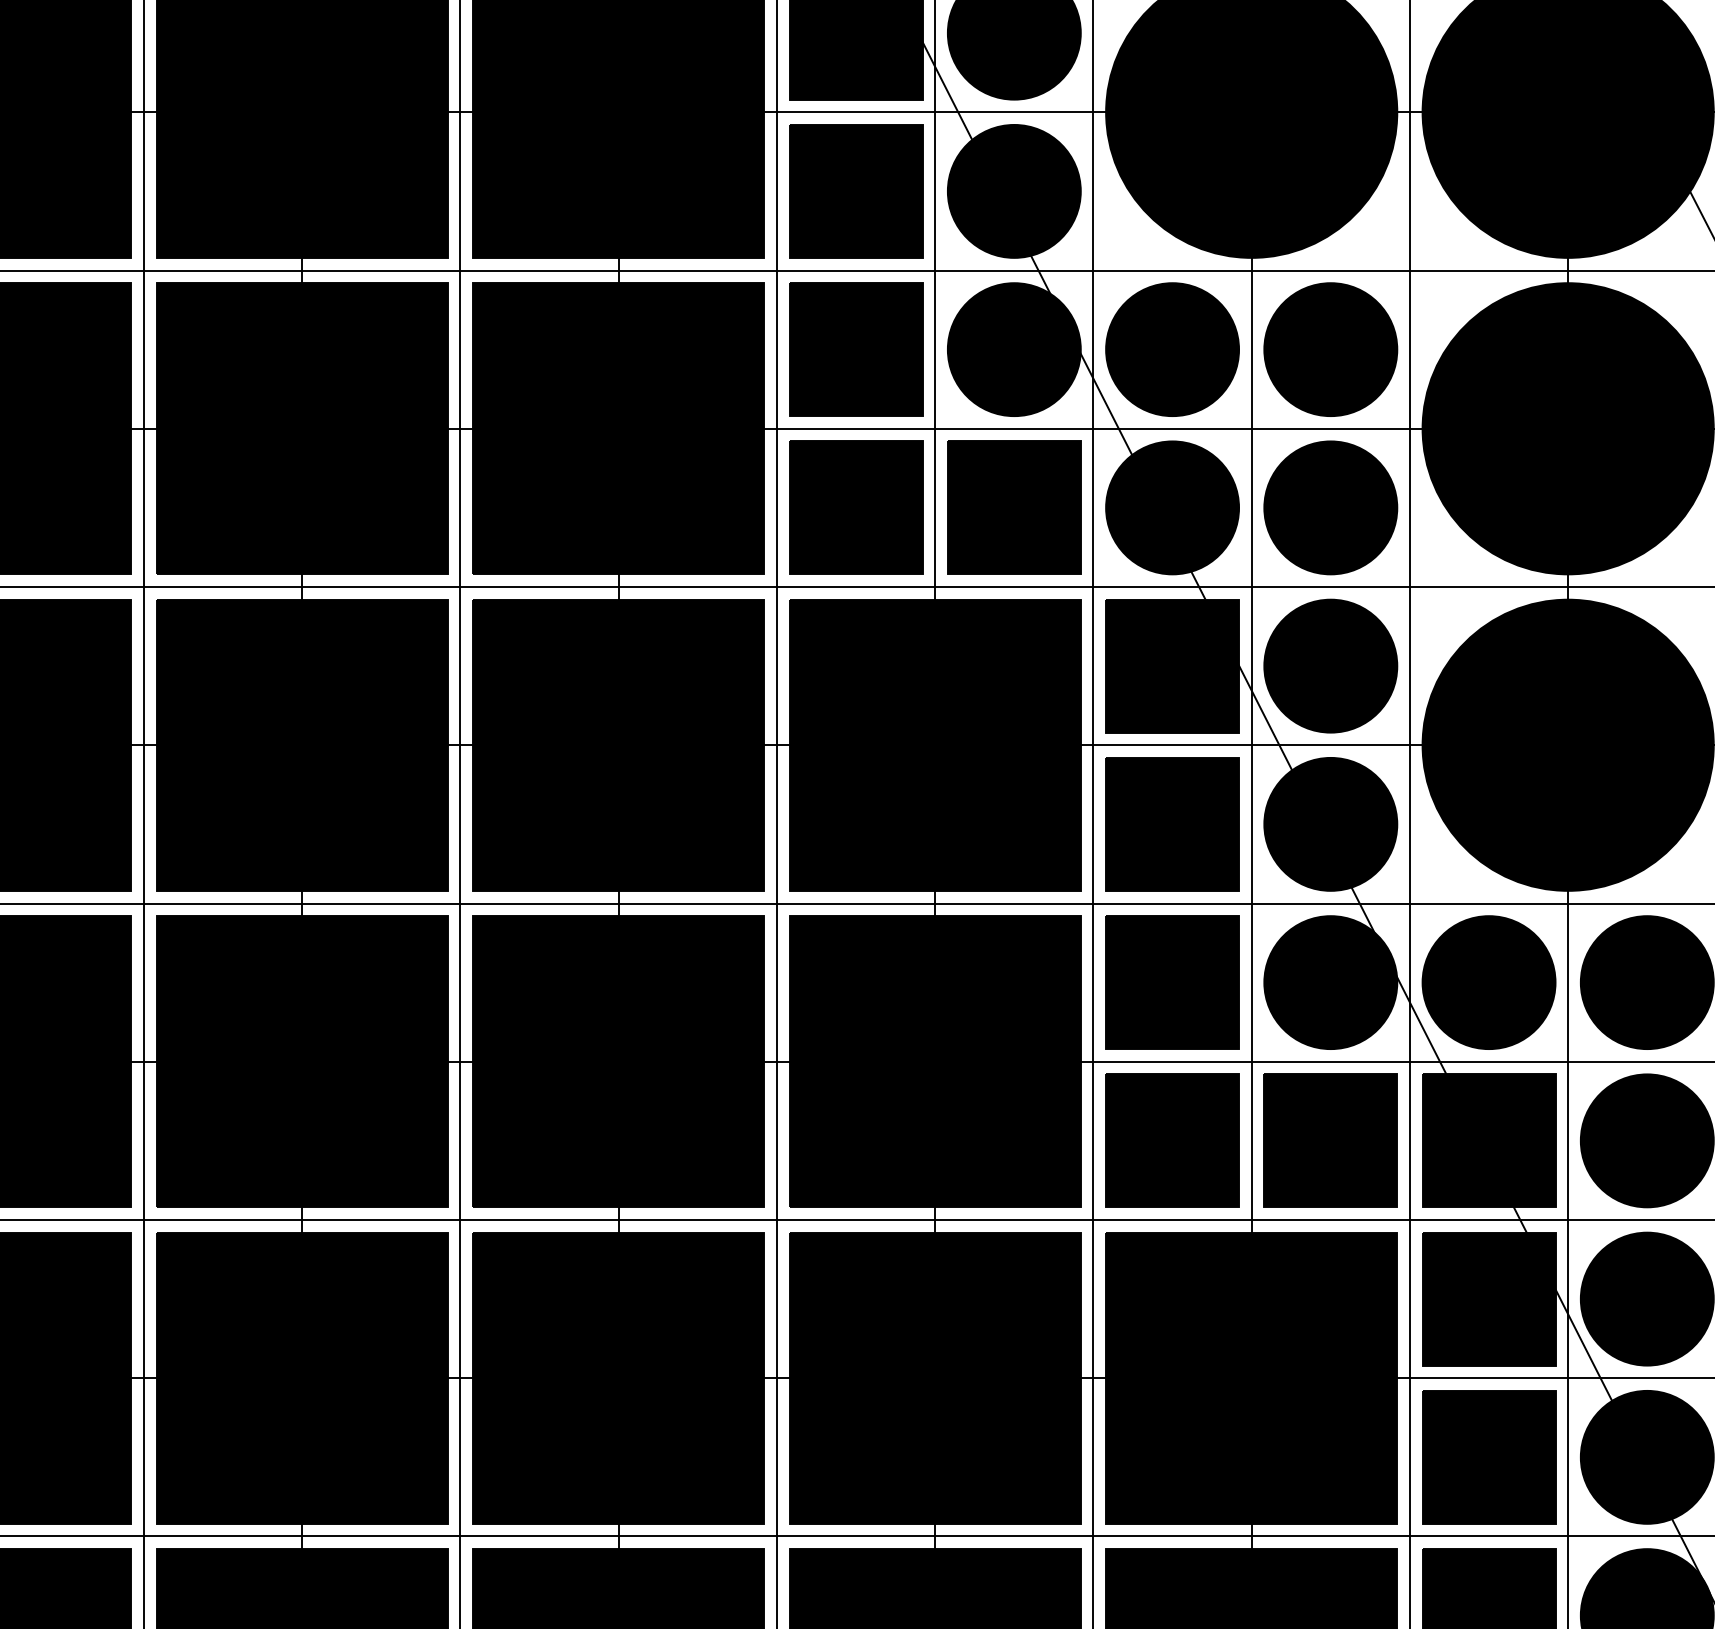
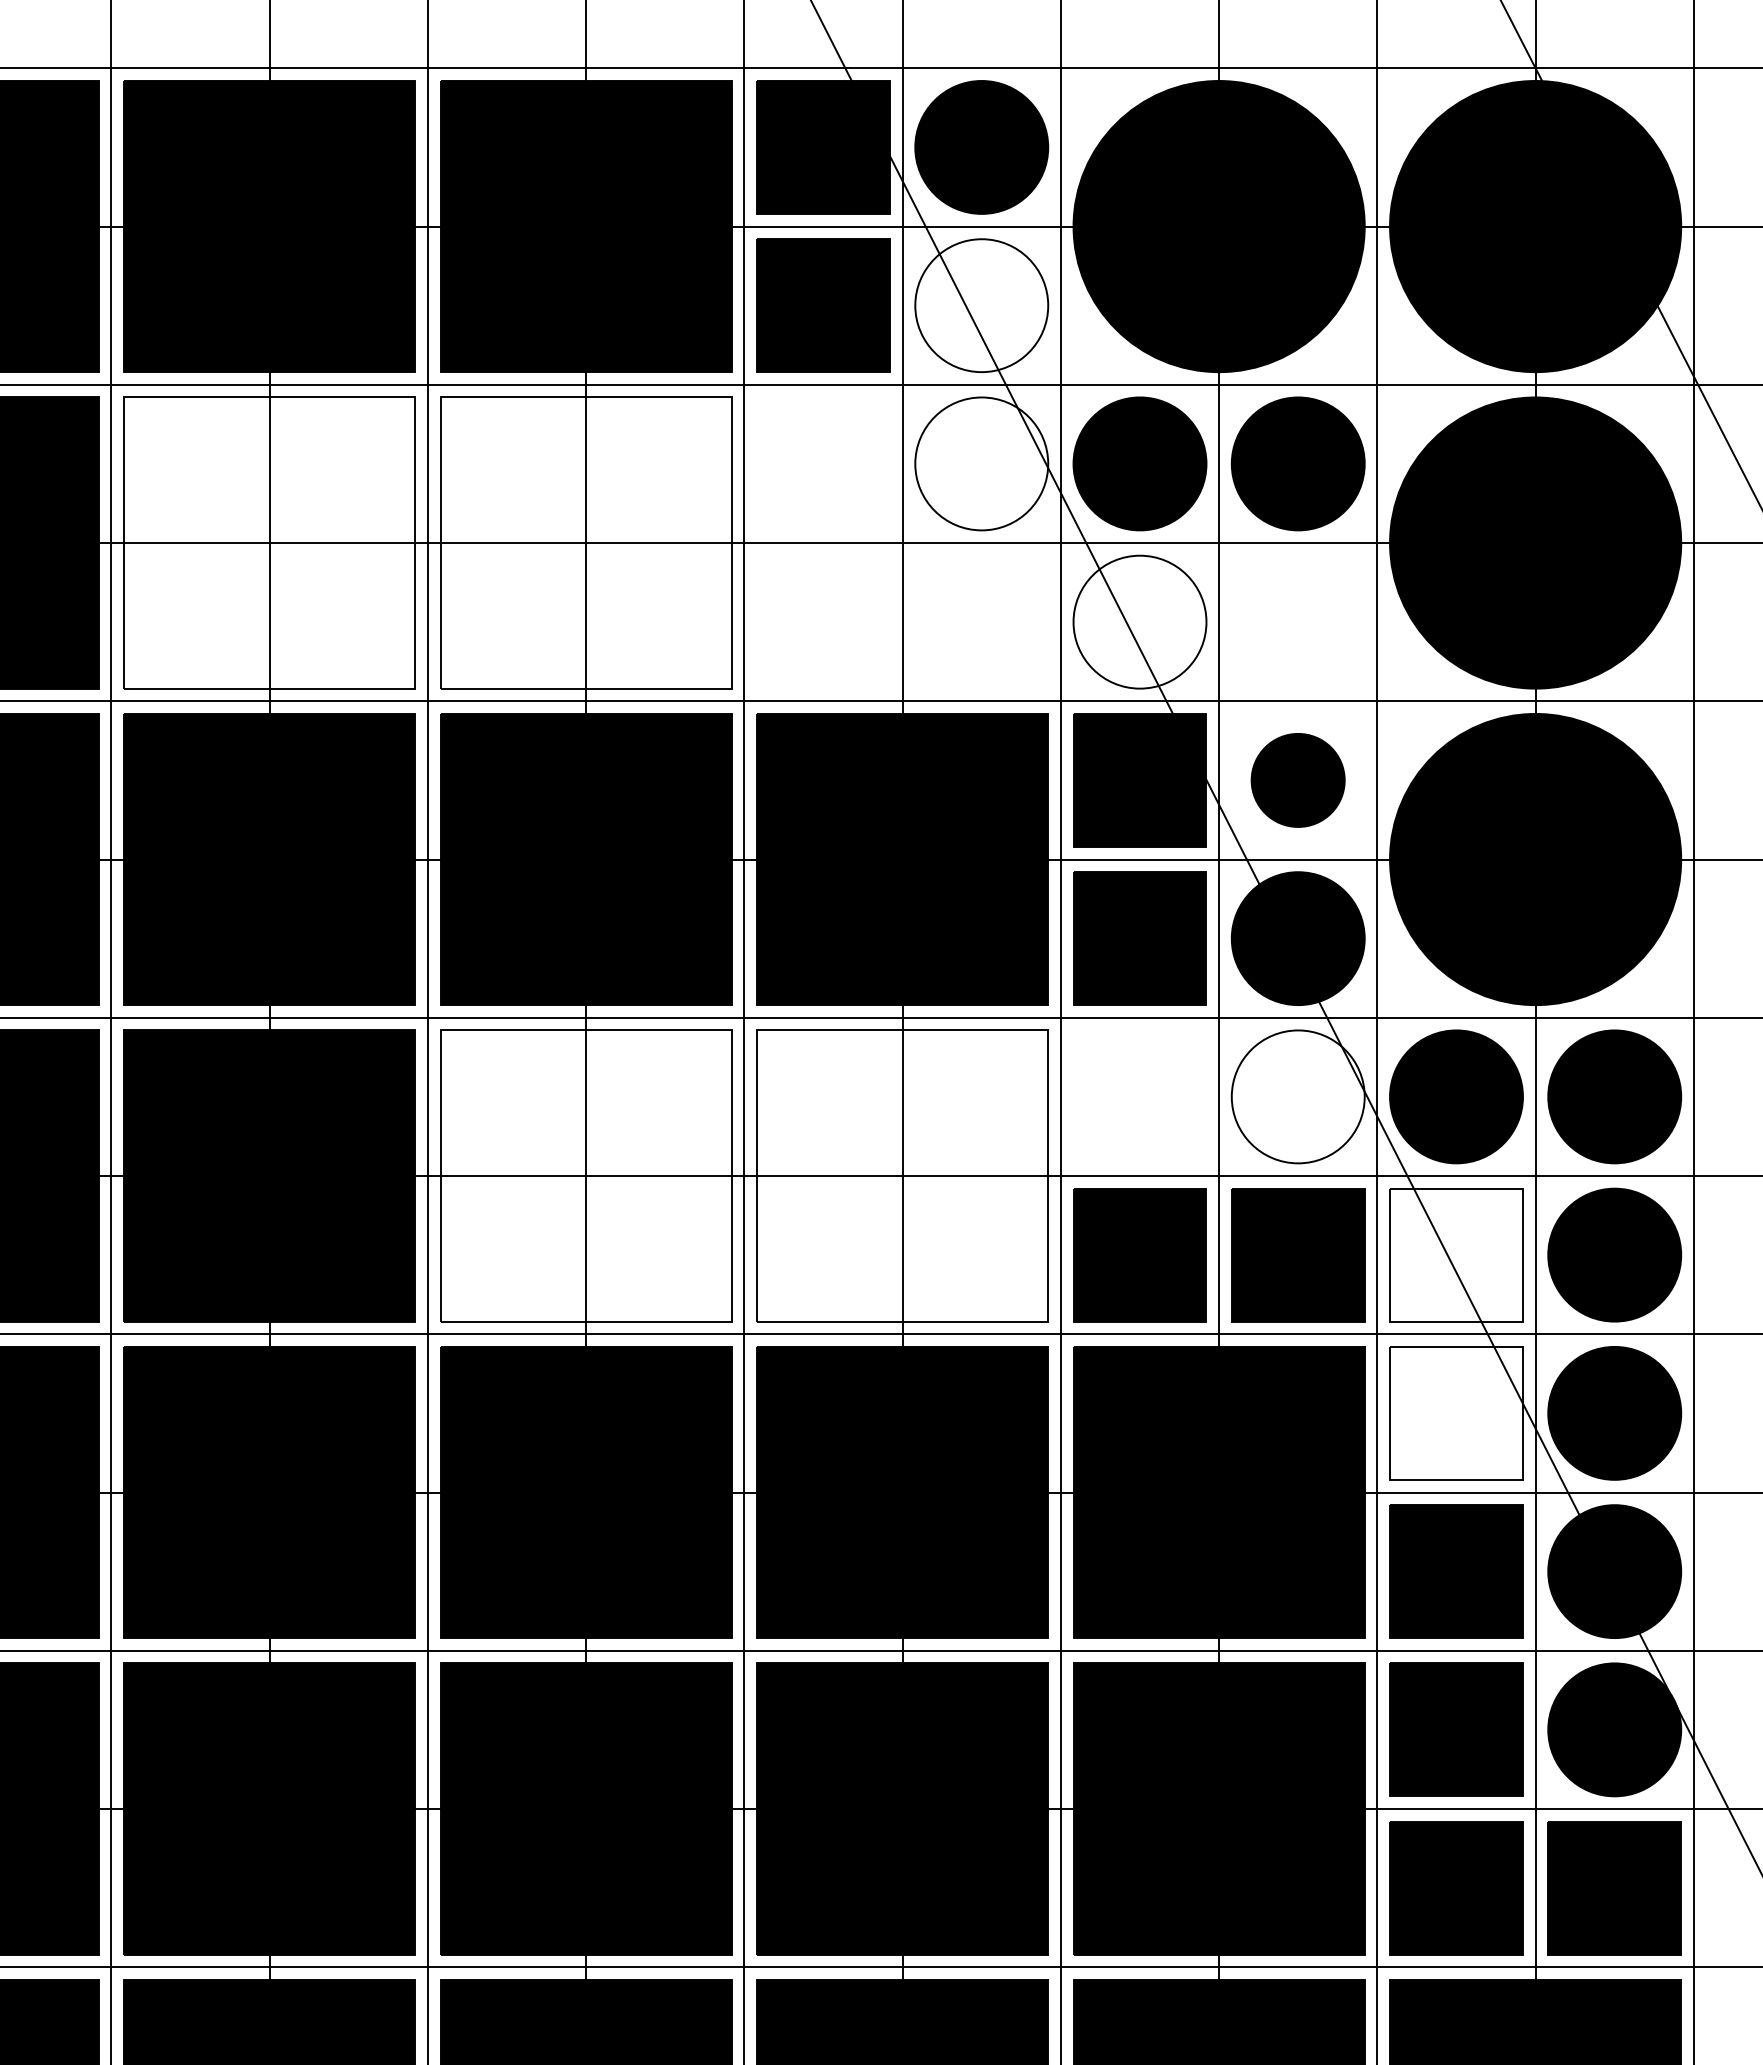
fill: (1014, 191) -> (981, 305), removed
part: (856, 349) -> (823, 463), removed
fill: (1014, 349) -> (981, 463), removed
fill: (302, 428) -> (269, 542), removed
fill: (618, 428) -> (585, 542), removed
fill: (1172, 507) -> (1139, 621), removed
part: (1330, 507) -> (1297, 621), removed
part: (856, 508) -> (823, 622), removed
part: (1014, 508) -> (981, 622), removed
part: (1330, 666) -> (1297, 780), size x0.7
part: (1172, 982) -> (1139, 1096), removed
fill: (1330, 982) -> (1297, 1096), removed
fill: (618, 1061) -> (585, 1175), removed
fill: (935, 1061) -> (902, 1175), removed
fill: (1489, 1140) -> (1456, 1254), removed
fill: (1489, 1298) -> (1456, 1412), removed

